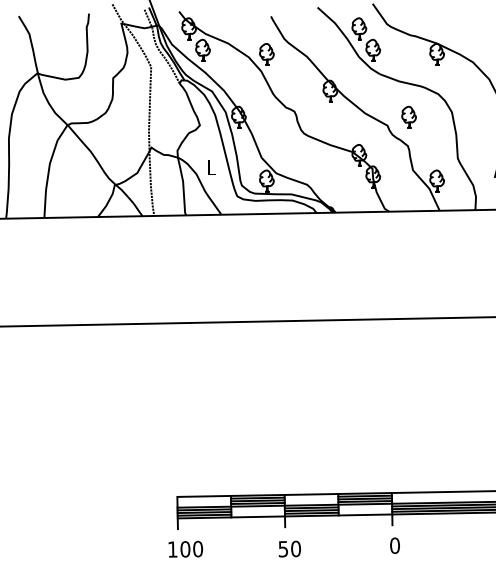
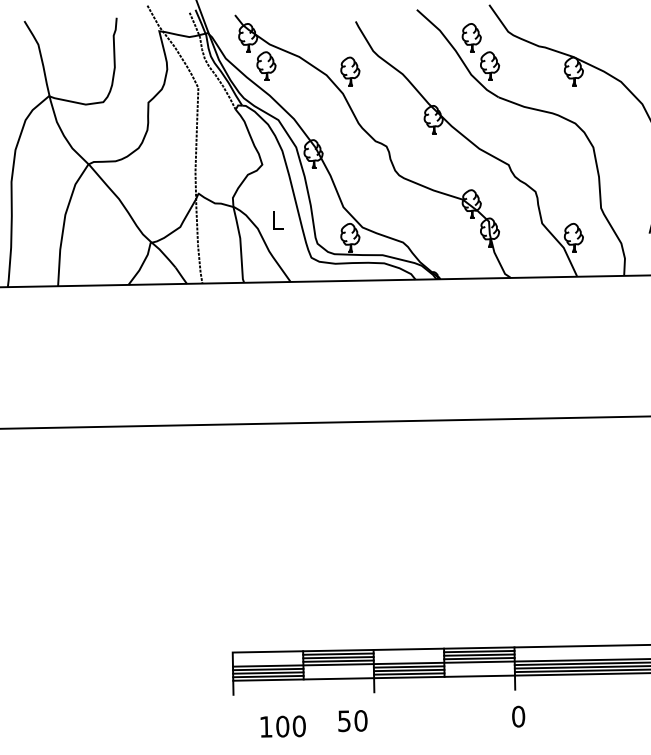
part: (408, 116) -> (536, 152), removed
text: (185, 548) -> (282, 725), moved
text: (289, 548) -> (352, 720), moved

